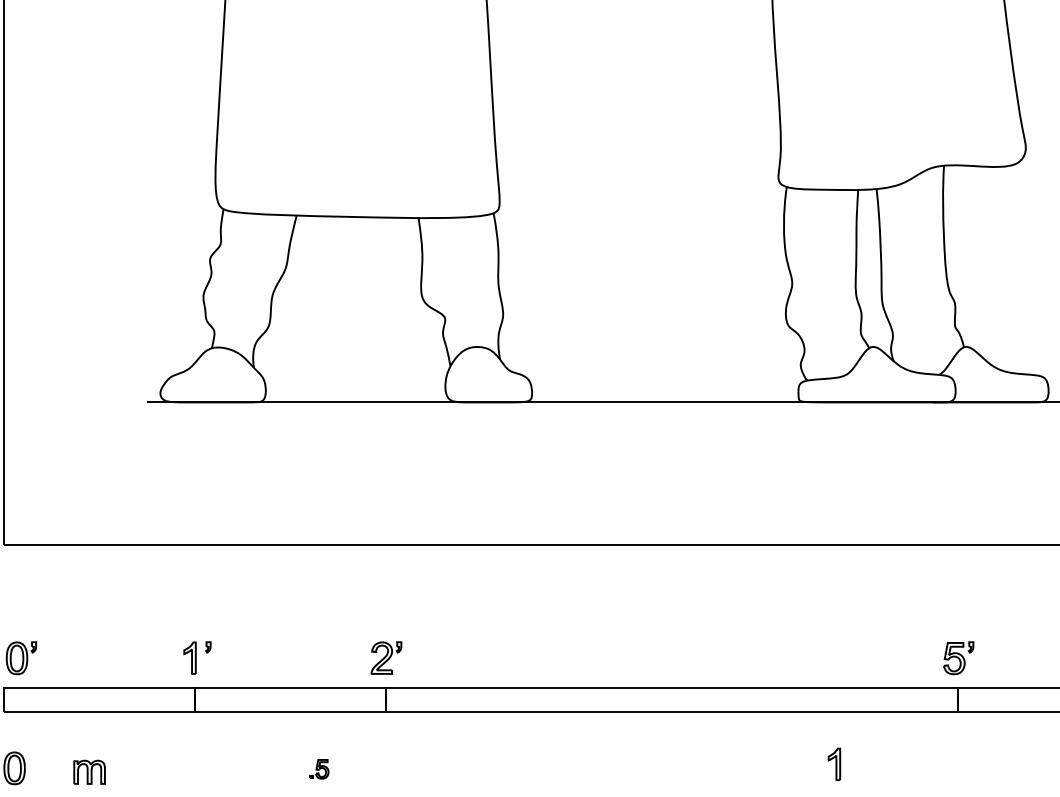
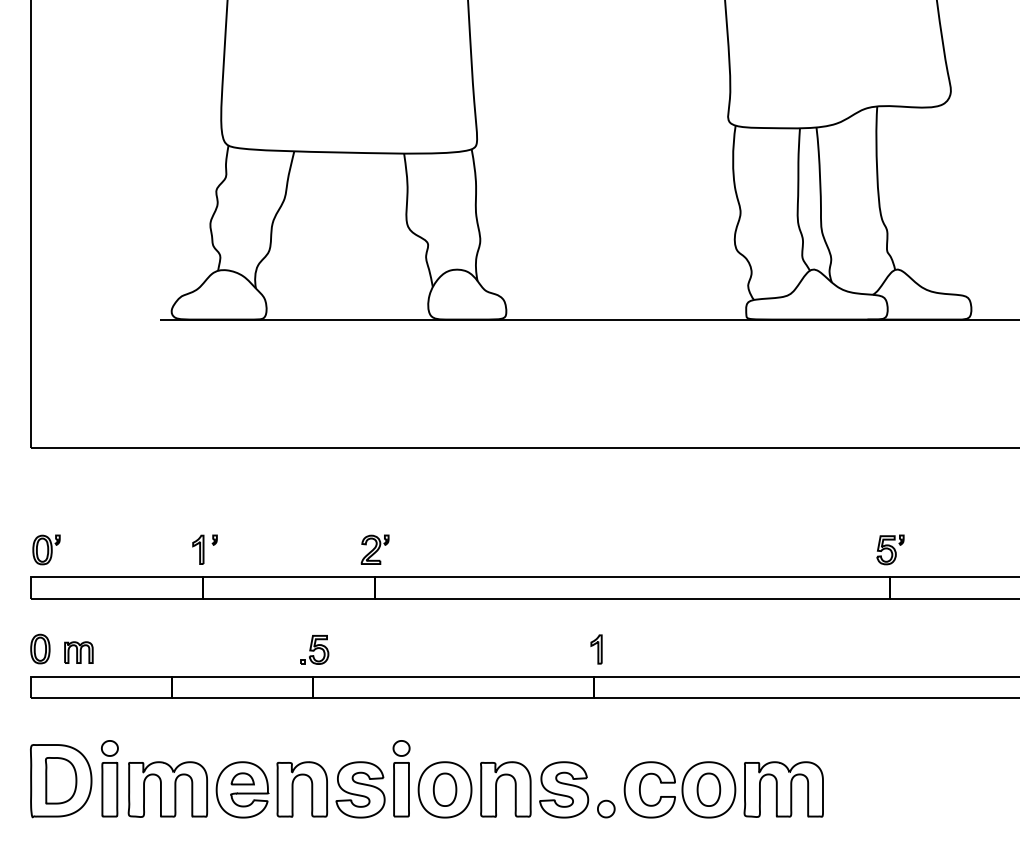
part: (834, 764) -> (596, 649), moved
part: (319, 768) -> (314, 649), size x1.67
part: (89, 772) -> (78, 652), moved

